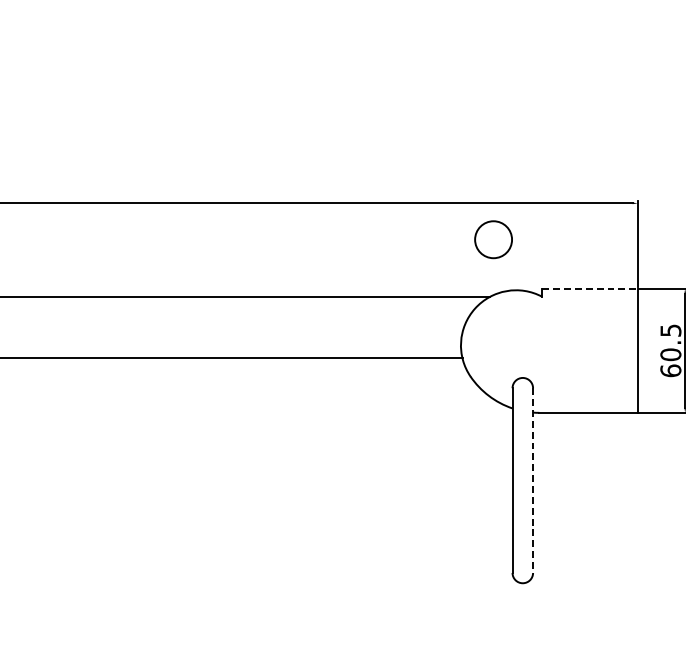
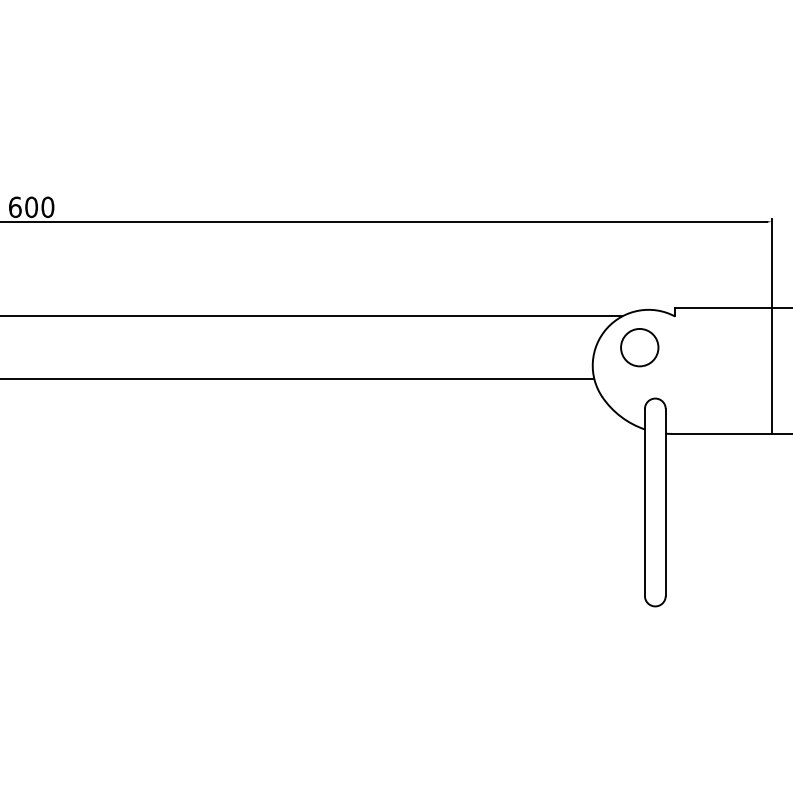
circle: (493, 239) -> (639, 347), moved
line: (590, 288) -> (723, 308), dashed -> solid
line: (532, 480) -> (665, 502), dashed -> solid

